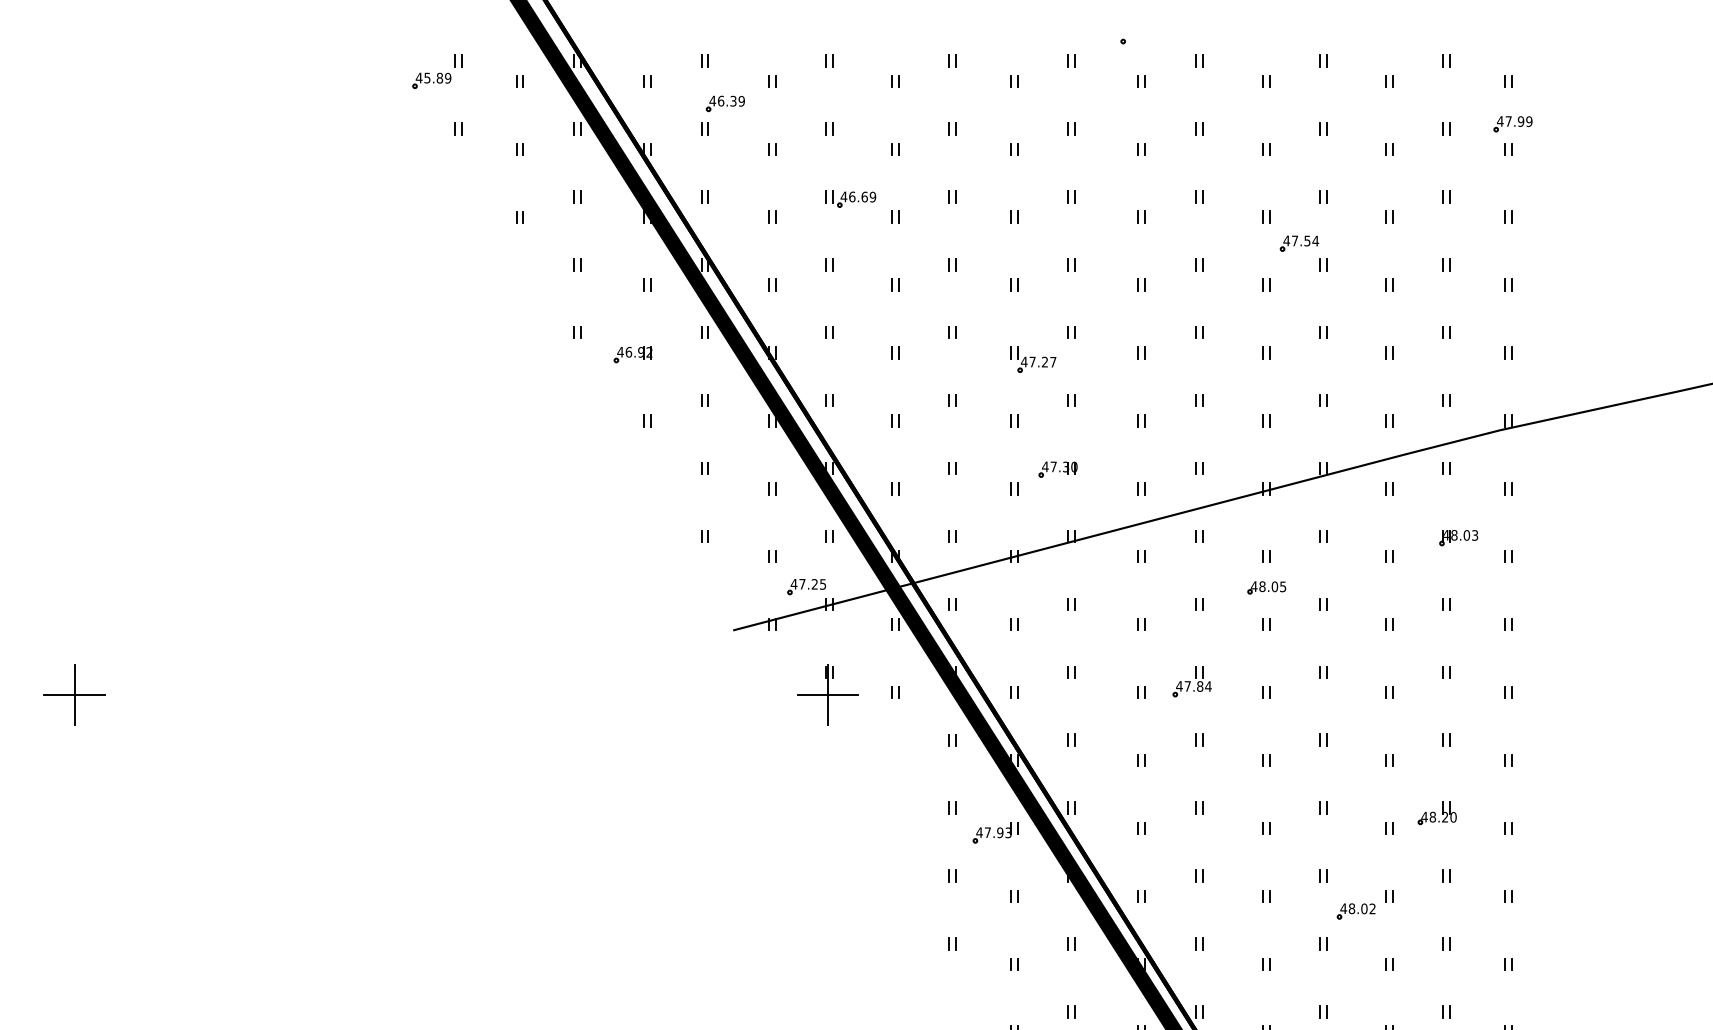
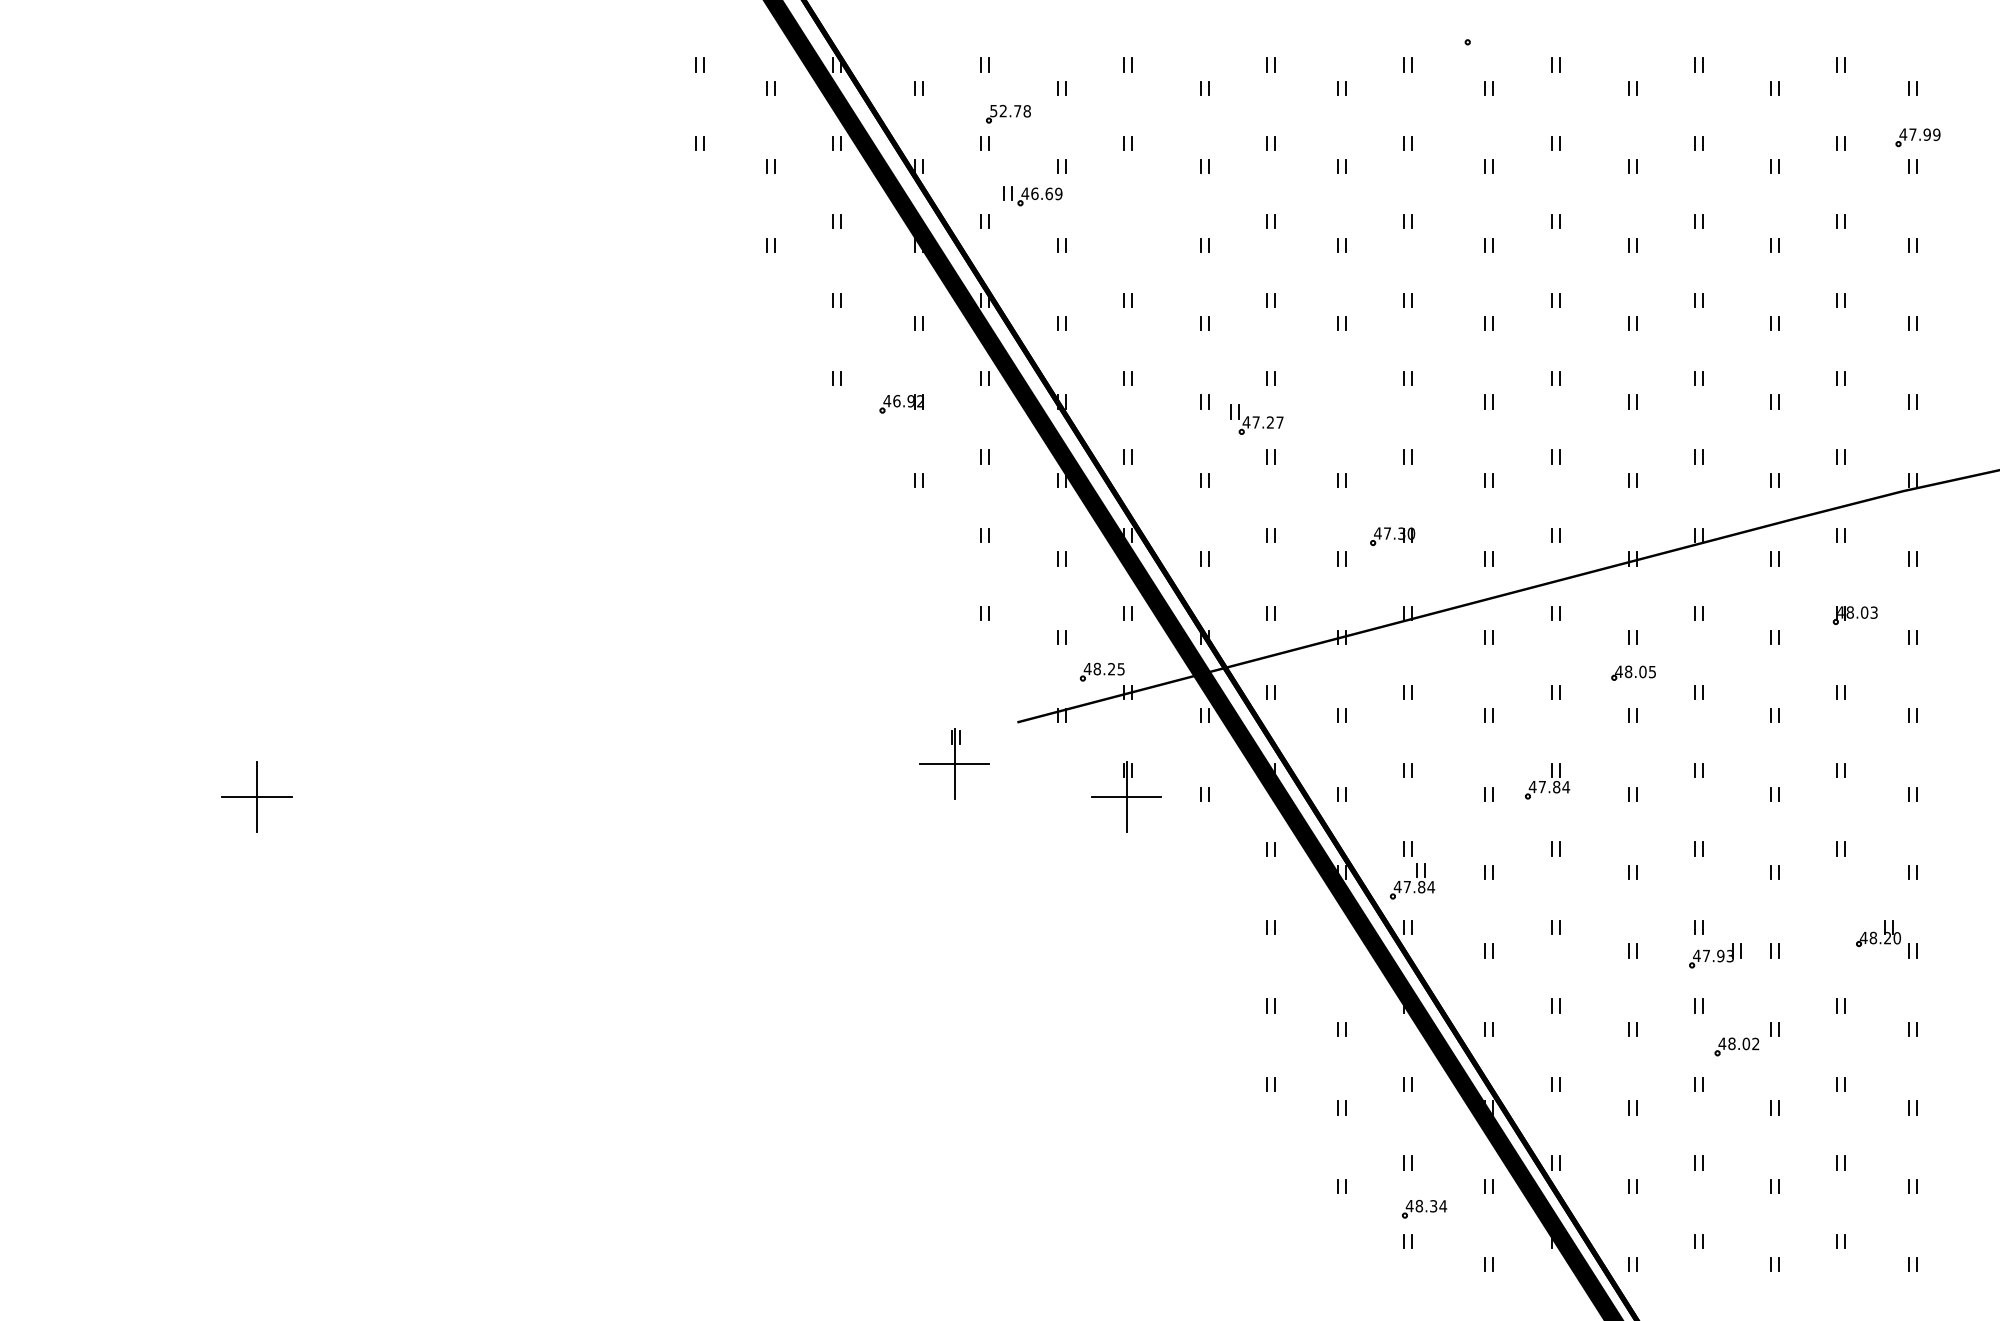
part: (431, 80) -> (668, 87), removed
text: (726, 100) -> (1009, 110), 46.39 -> 52.78
part: (850, 199) -> (1032, 196), moved
part: (1298, 243) -> (1670, 275), removed
part: (1032, 359) -> (1256, 419), moved
text: (801, 583) -> (1096, 668), 47.25 -> 48.25
part: (678, 666) -> (954, 763), added
part: (1075, 768) -> (1412, 881), added
part: (1437, 813) -> (1878, 933), moved
part: (995, 832) -> (1715, 955), moved

